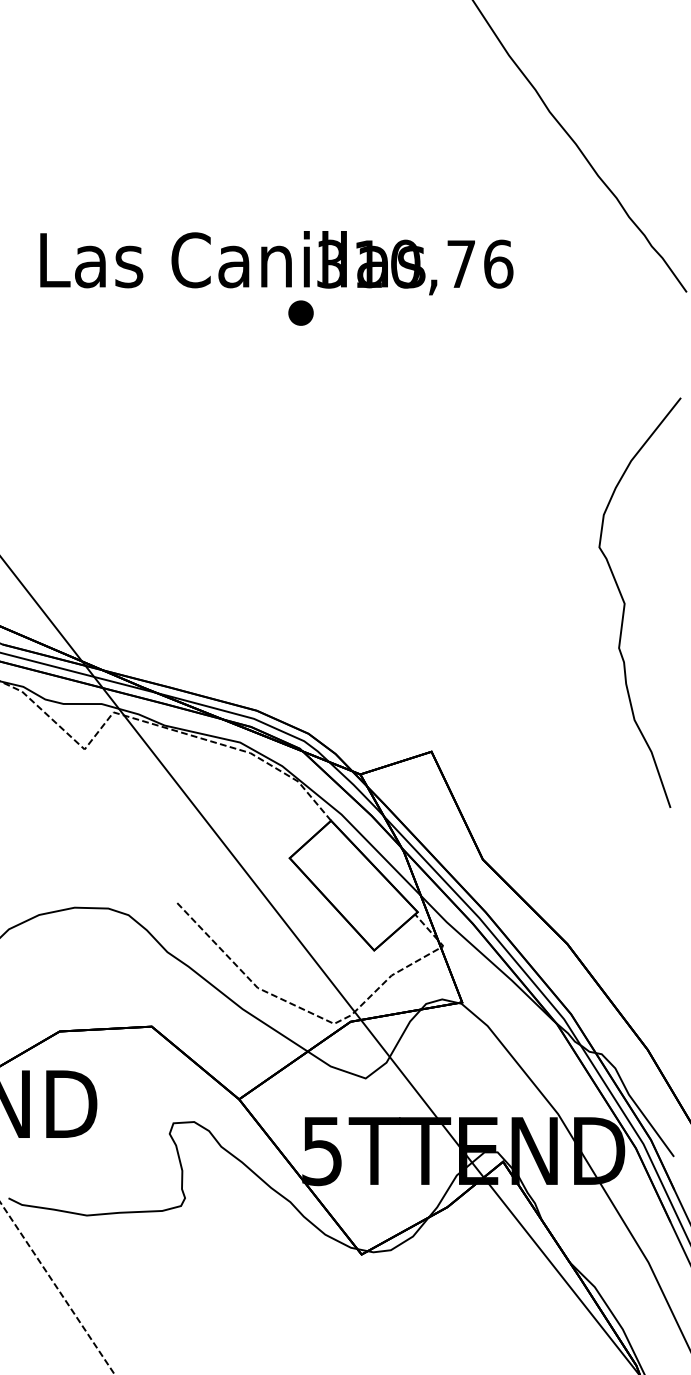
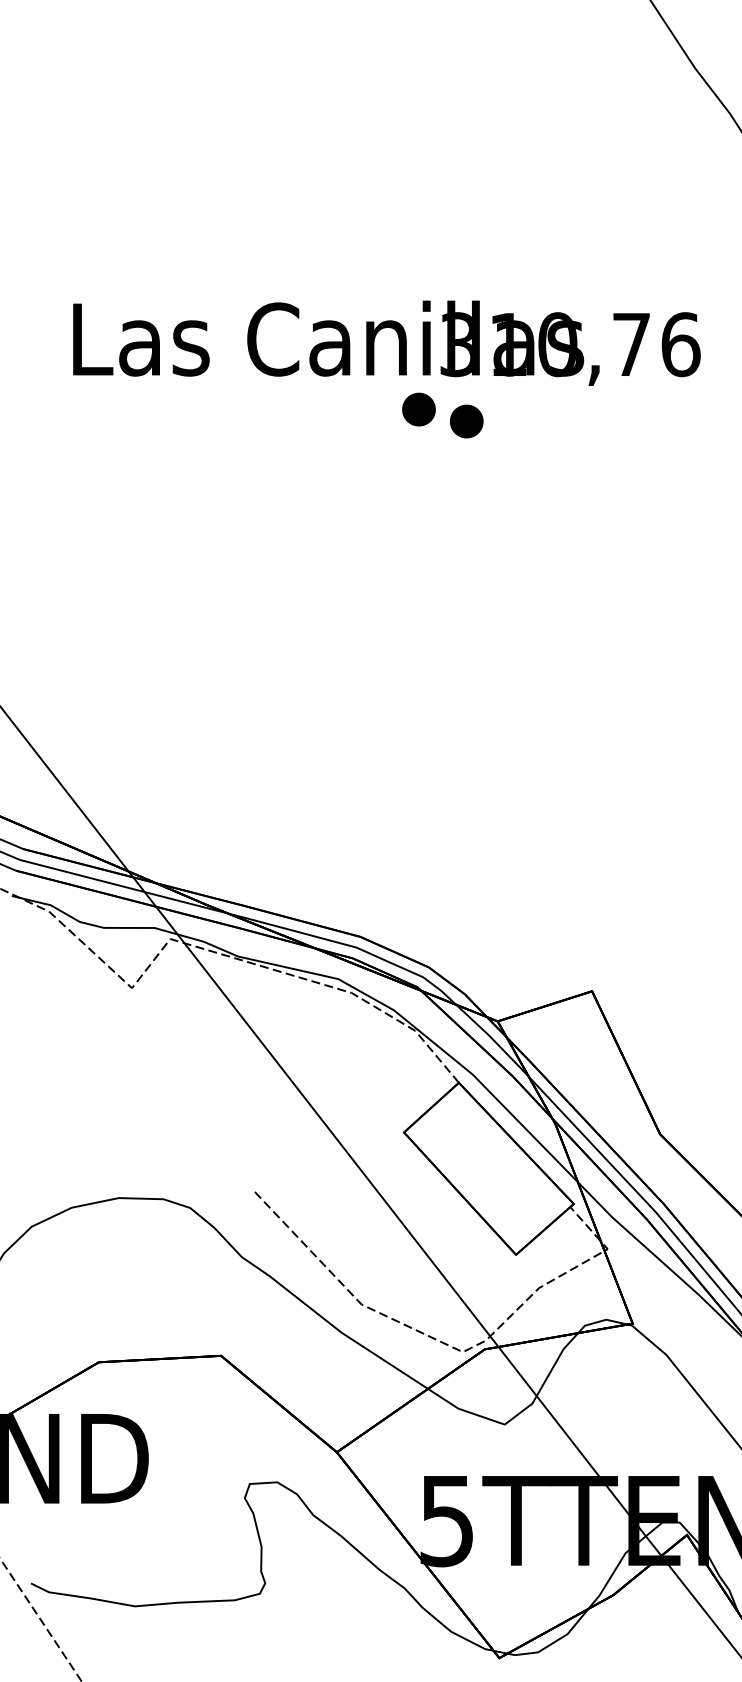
part: (336, 321) -> (466, 420), added

